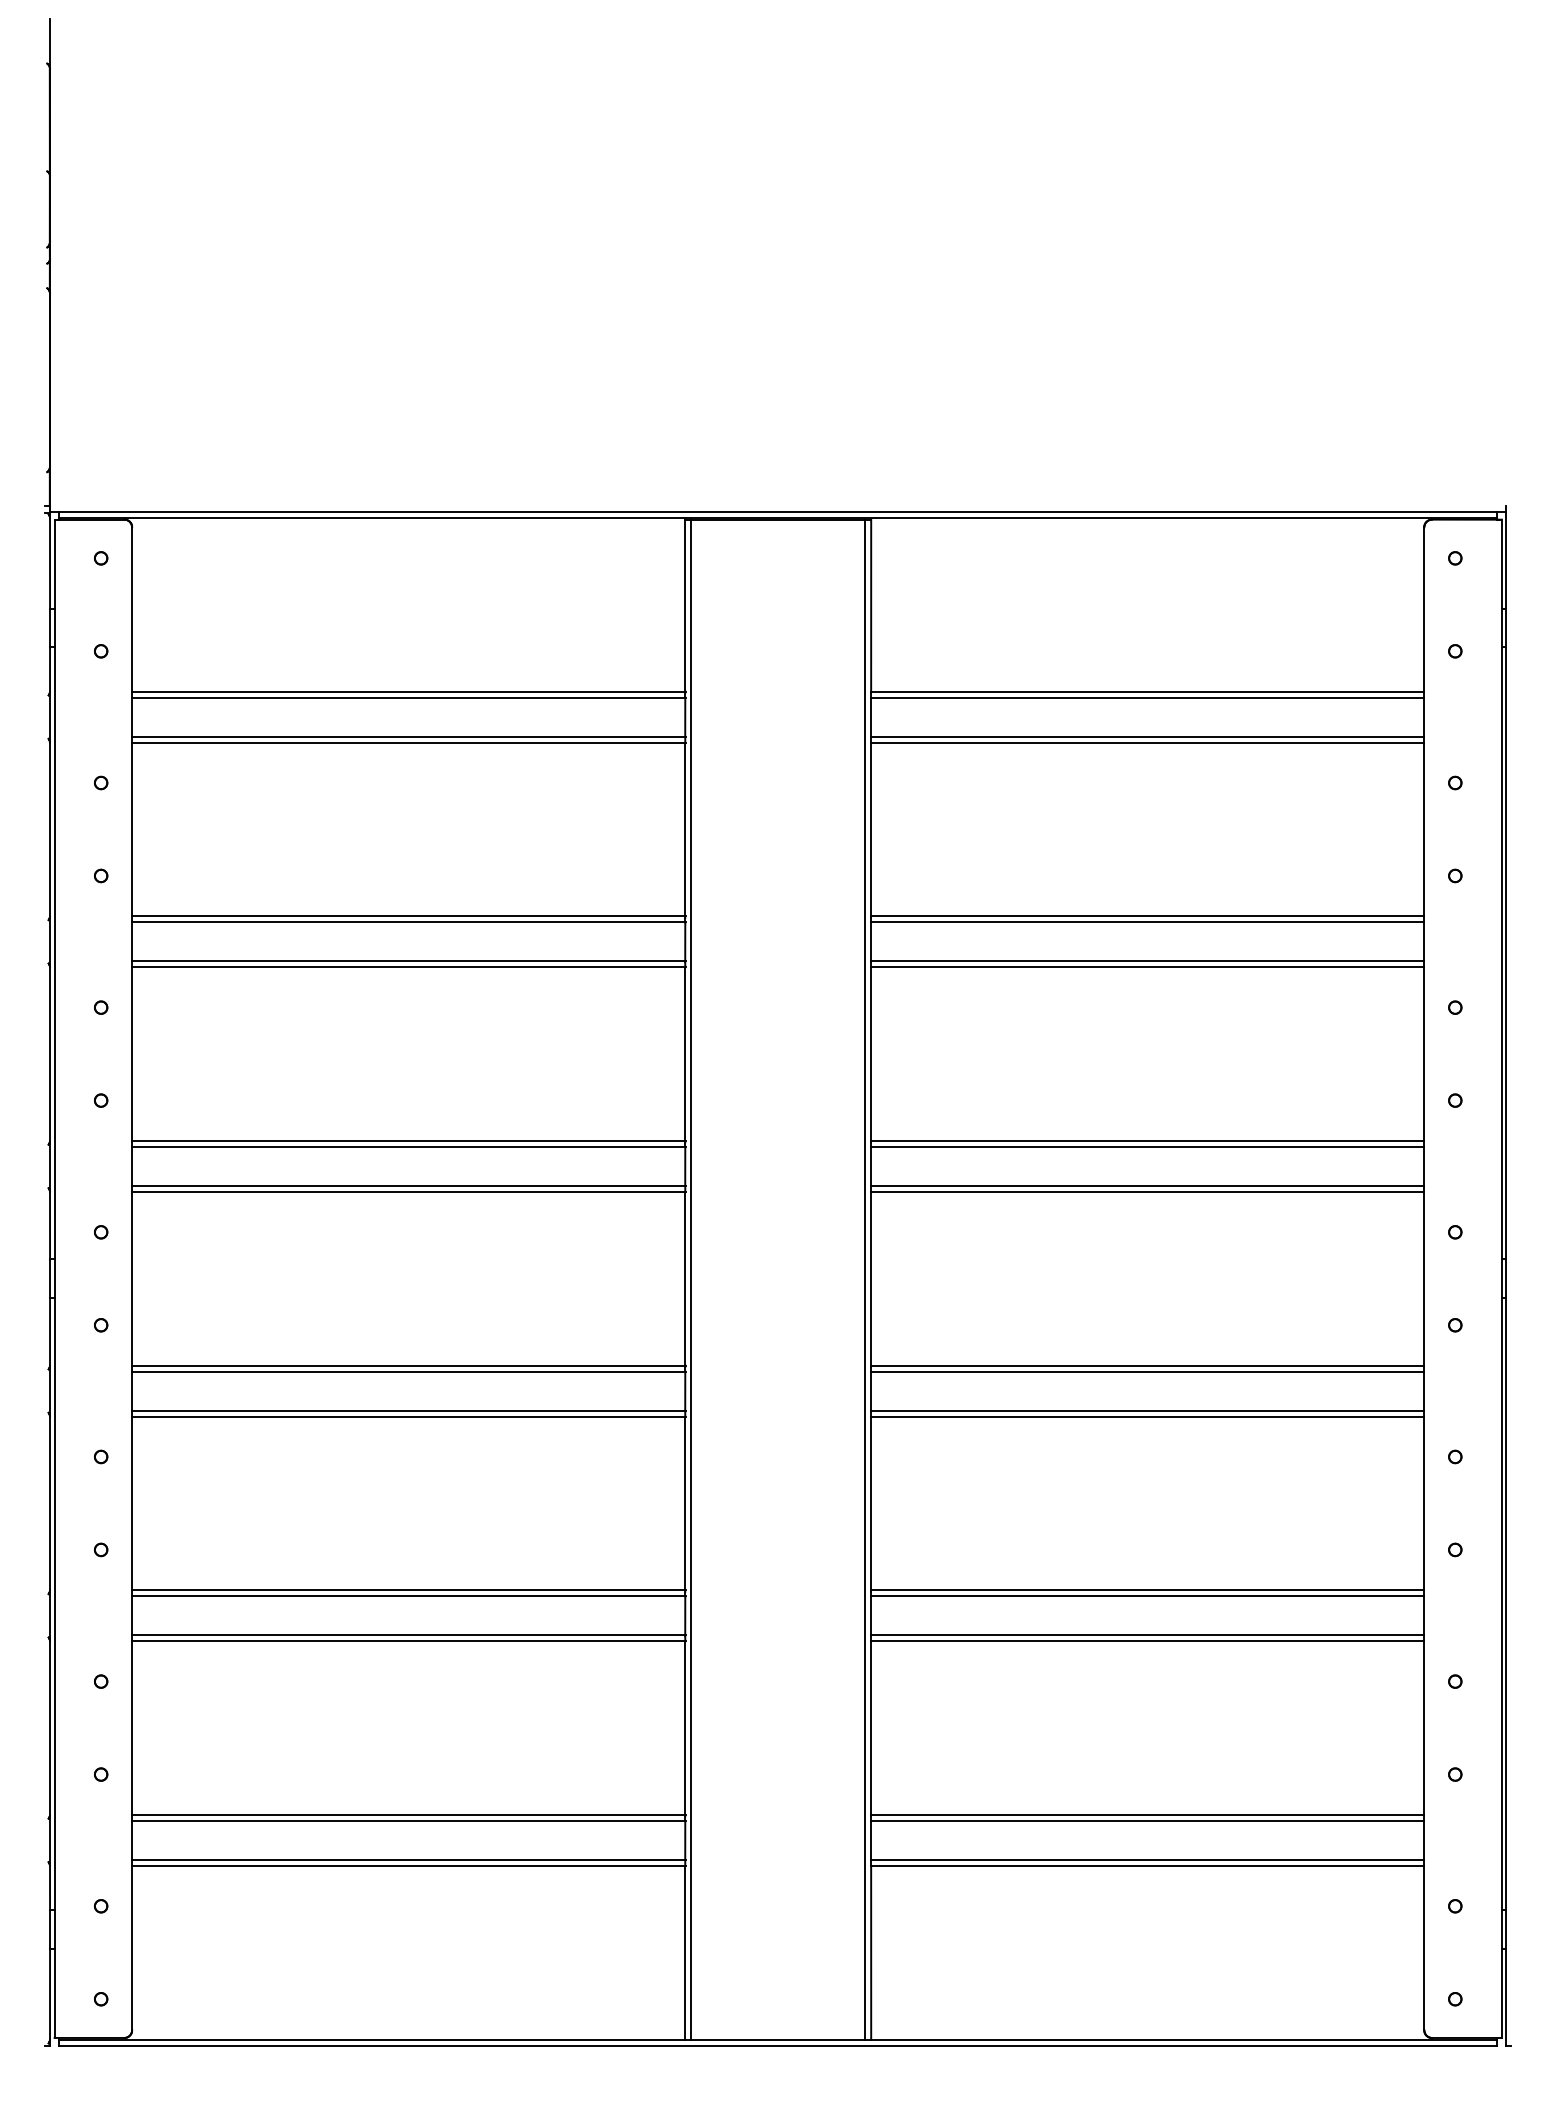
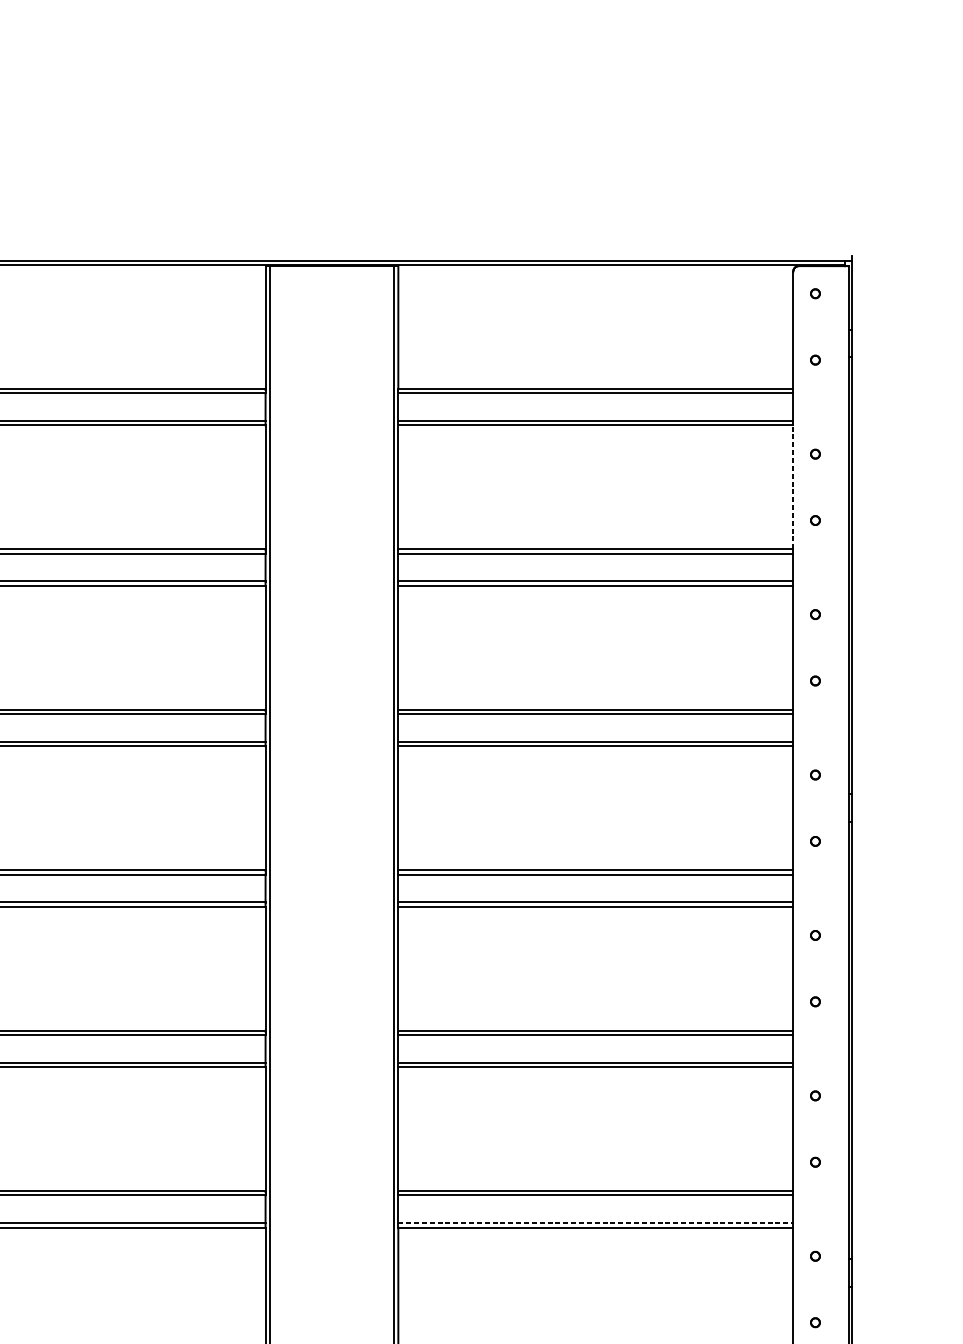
line: (1424, 829) -> (793, 487), solid -> dashed
line: (1147, 1859) -> (595, 1222), solid -> dashed

